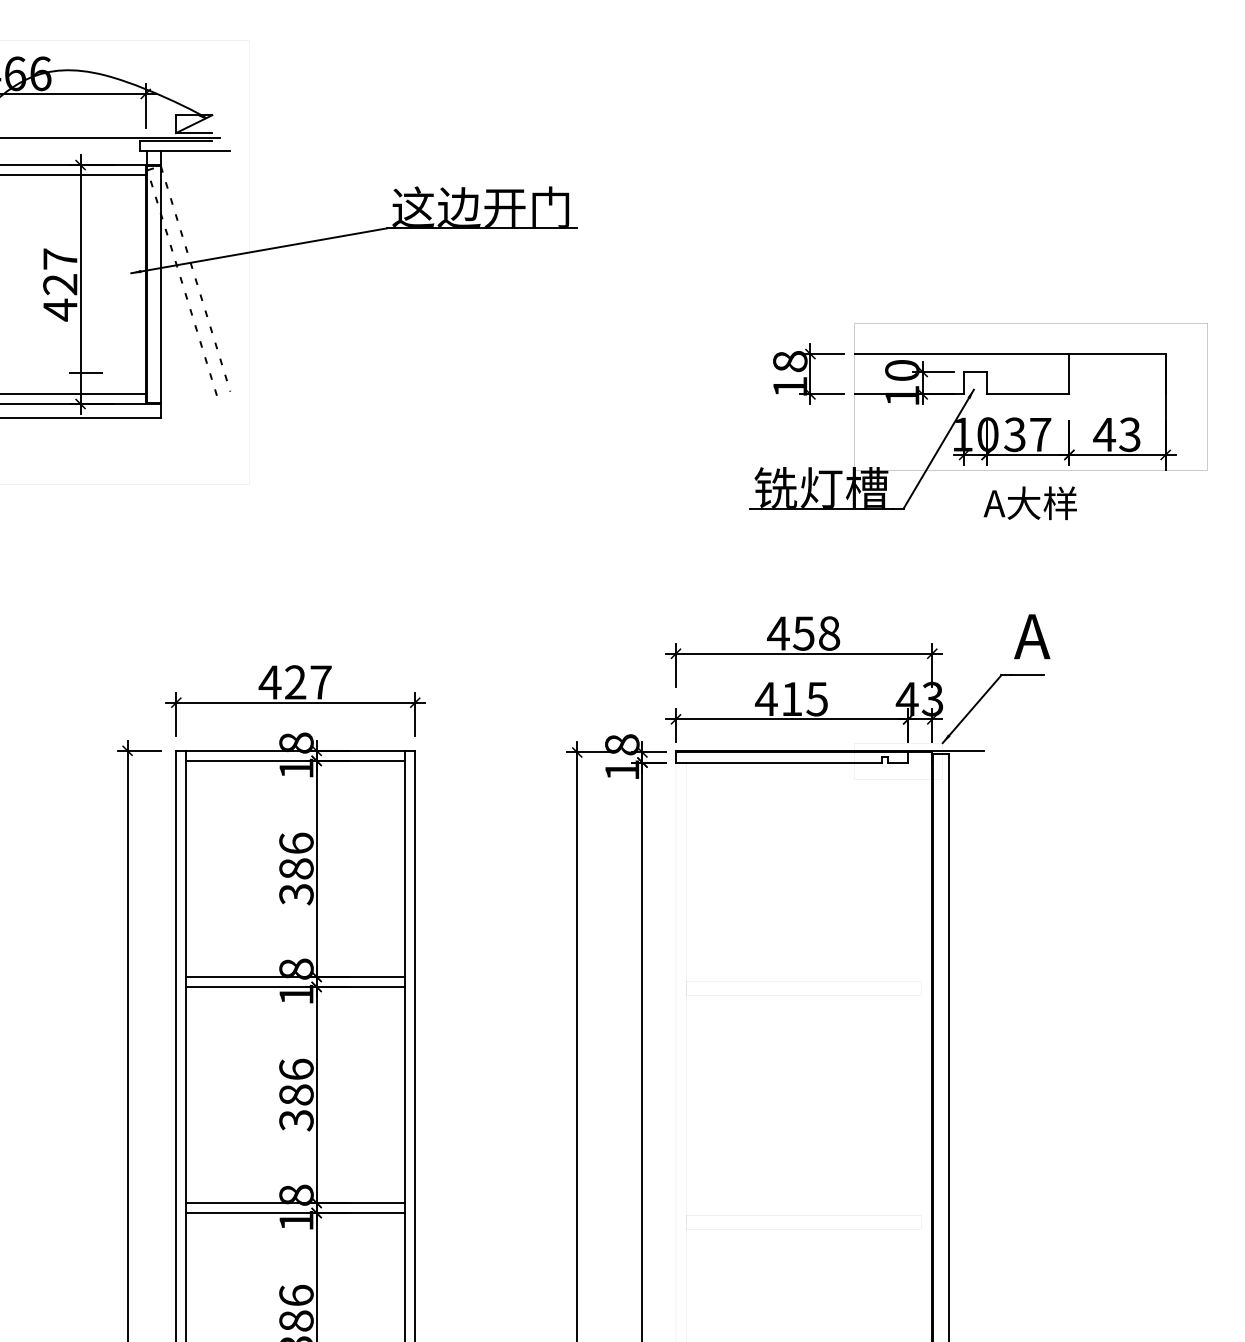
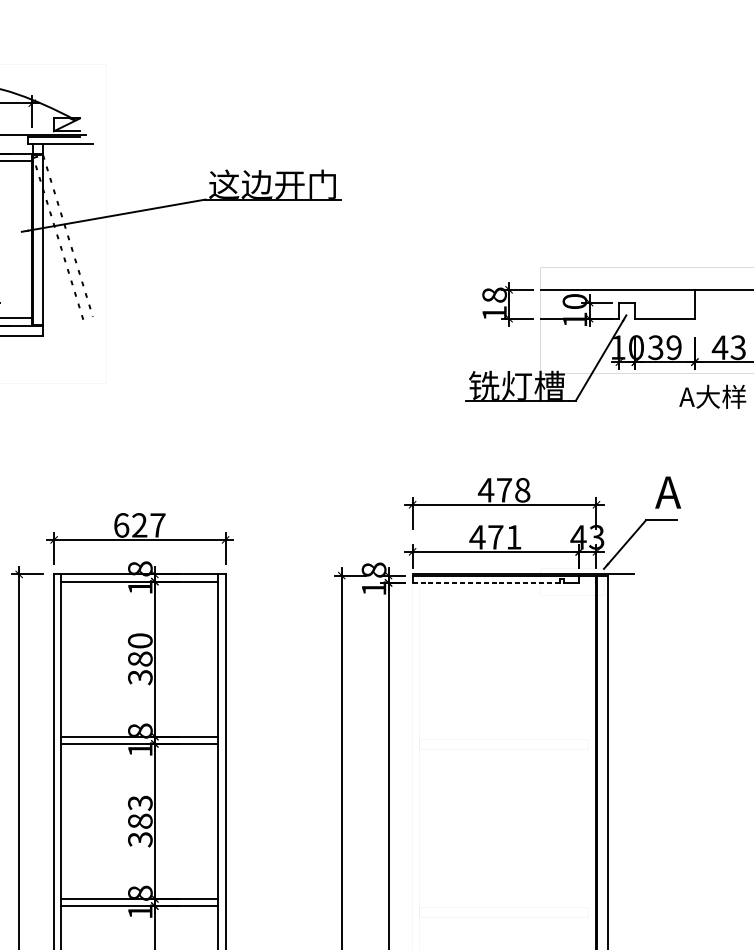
text: (1040, 434) -> (674, 347), 37 -> 39
text: (1029, 503) -> (712, 397), moved
text: (803, 633) -> (504, 490), 458 -> 478
text: (269, 682) -> (120, 525), 427 -> 627
text: (804, 699) -> (504, 537), 415 -> 471
line: (778, 762) -> (486, 582), solid -> dashed
text: (296, 842) -> (140, 640), 386 -> 380
text: (296, 1069) -> (140, 803), 386 -> 383

